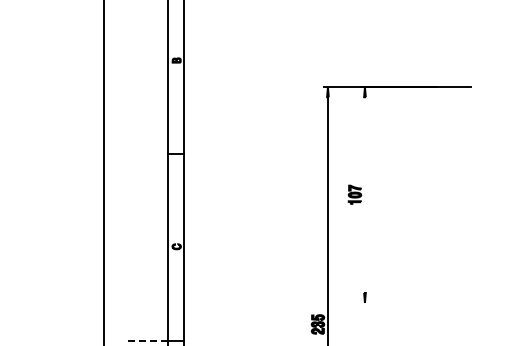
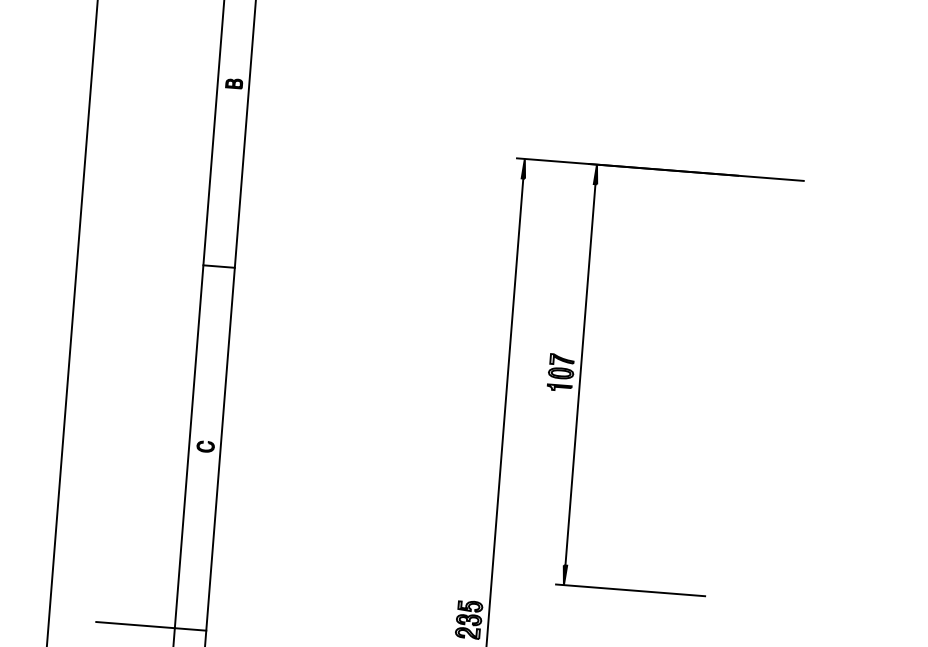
line: (364, 194) -> (579, 373), added
line: (398, 302) -> (629, 589), added
line: (147, 340) -> (134, 624), dashed -> solid

